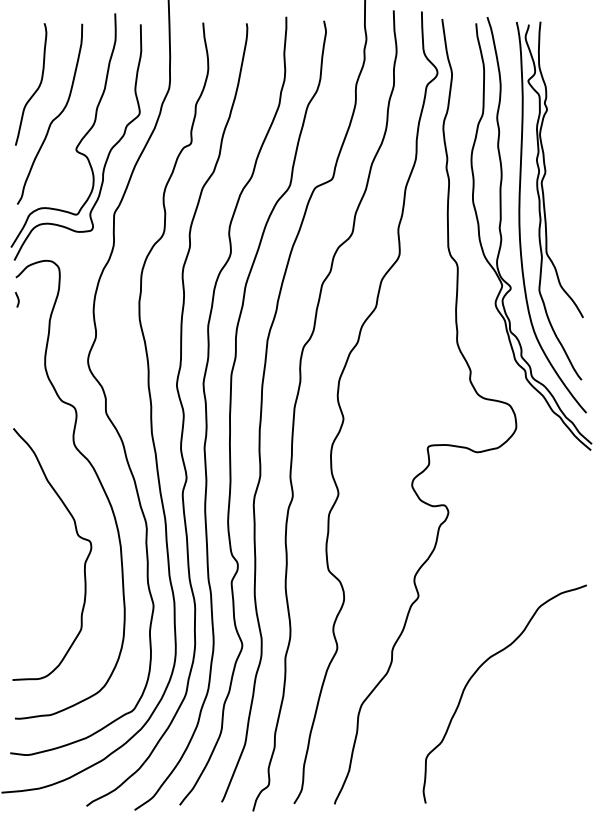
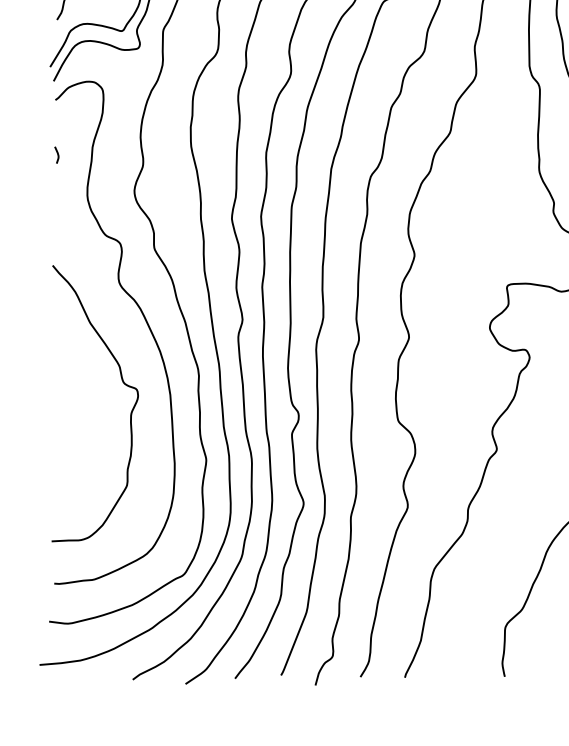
curve: (17, 299) -> (57, 154), moved

